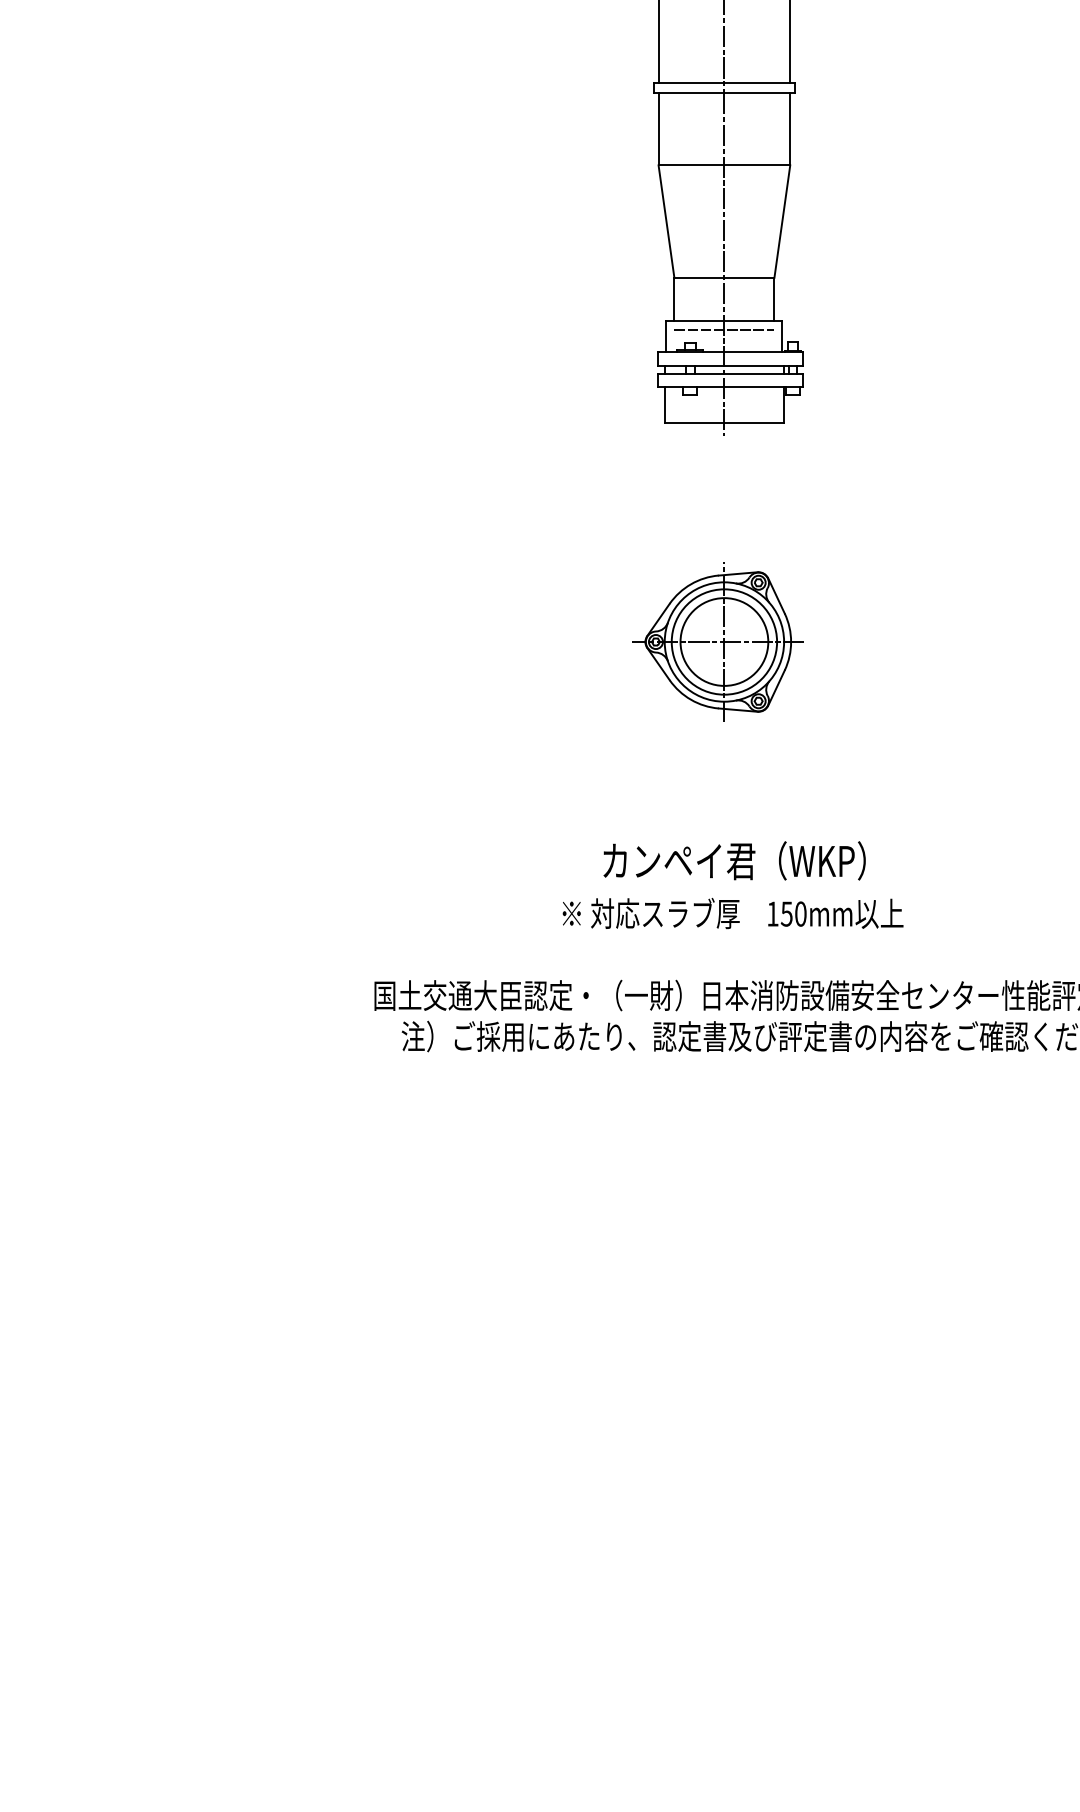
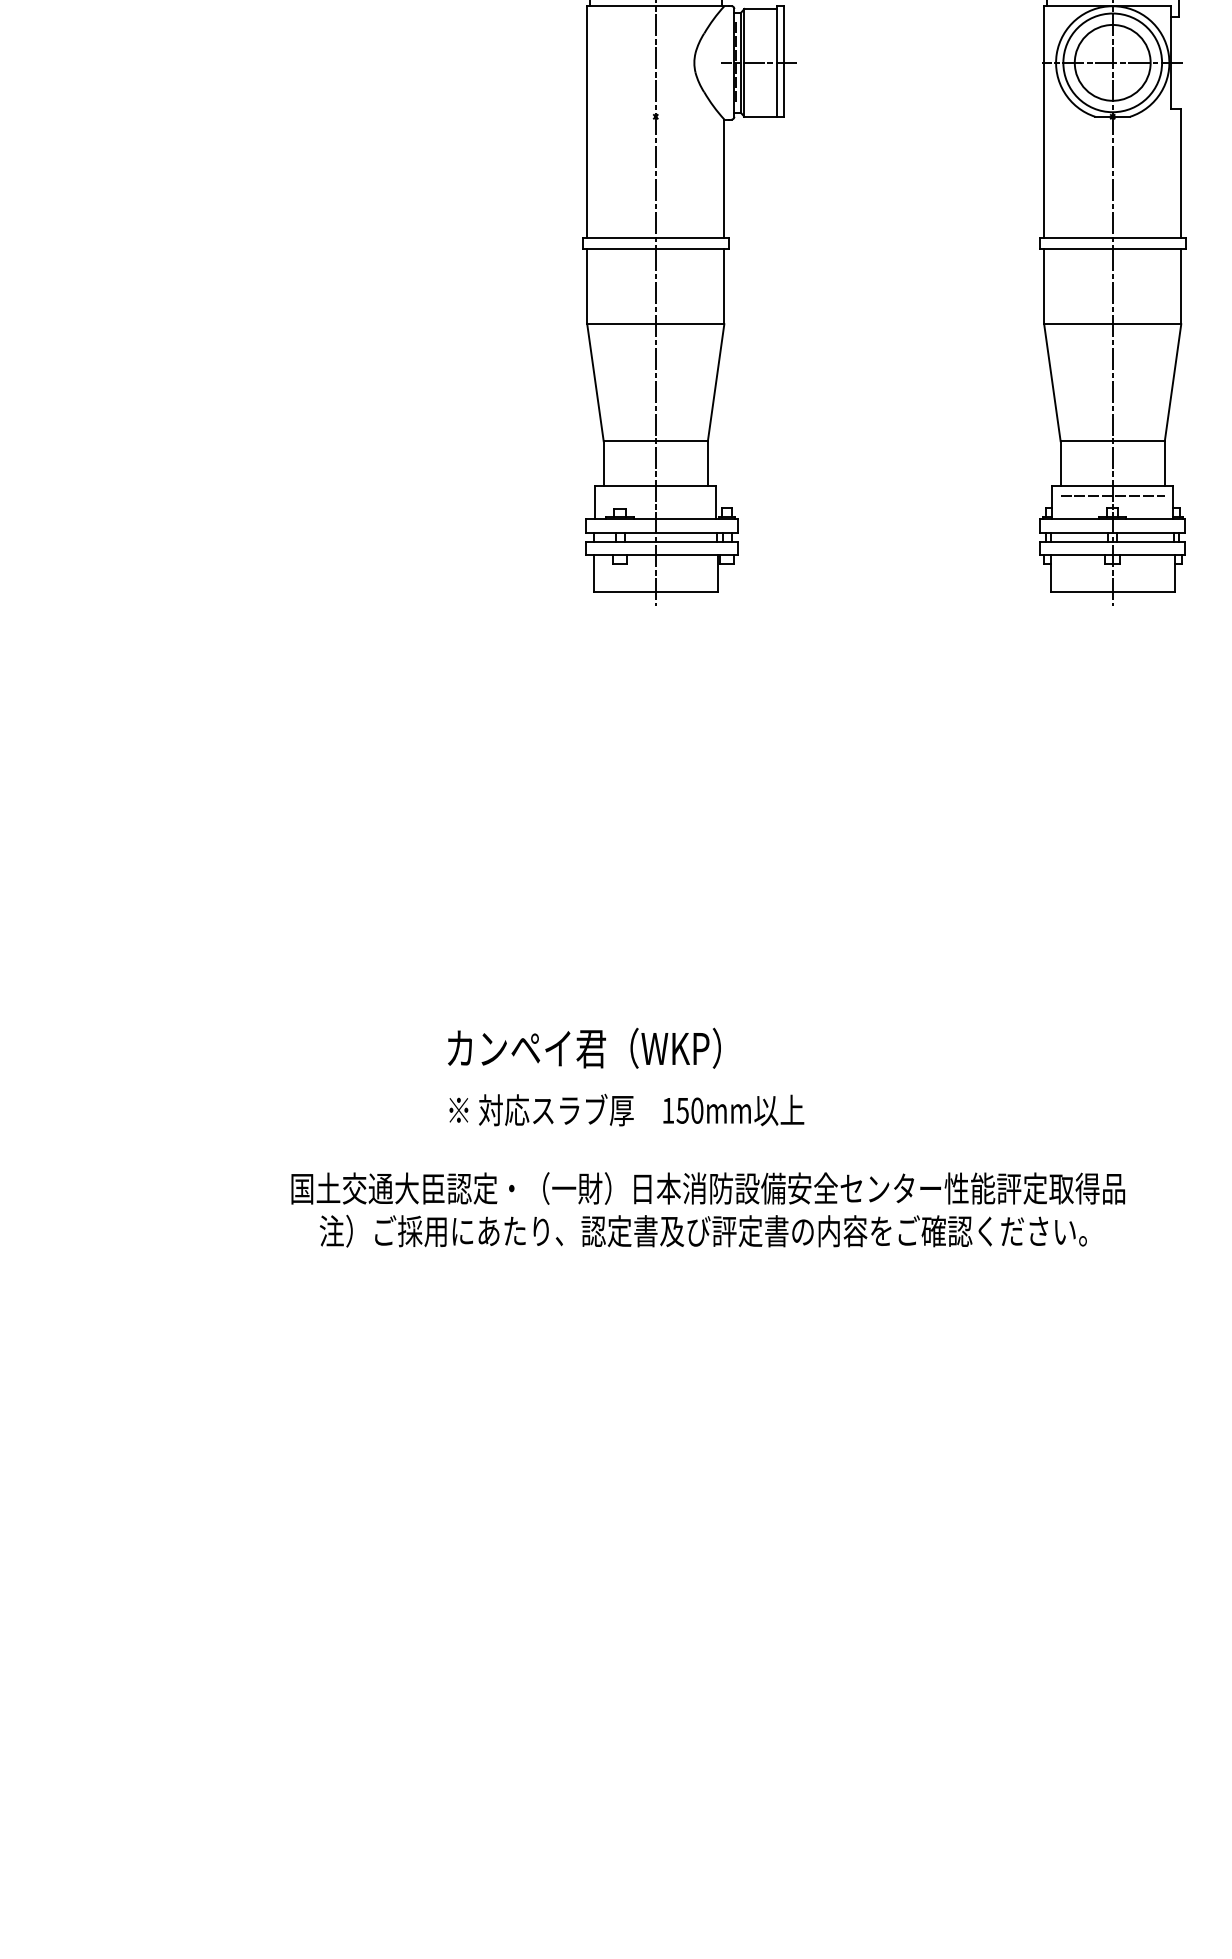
line: (724, 330) -> (655, 496), removed
part: (718, 642) -> (649, 820), removed
text: (734, 860) -> (584, 1047), moved
text: (732, 912) -> (626, 1109), moved

